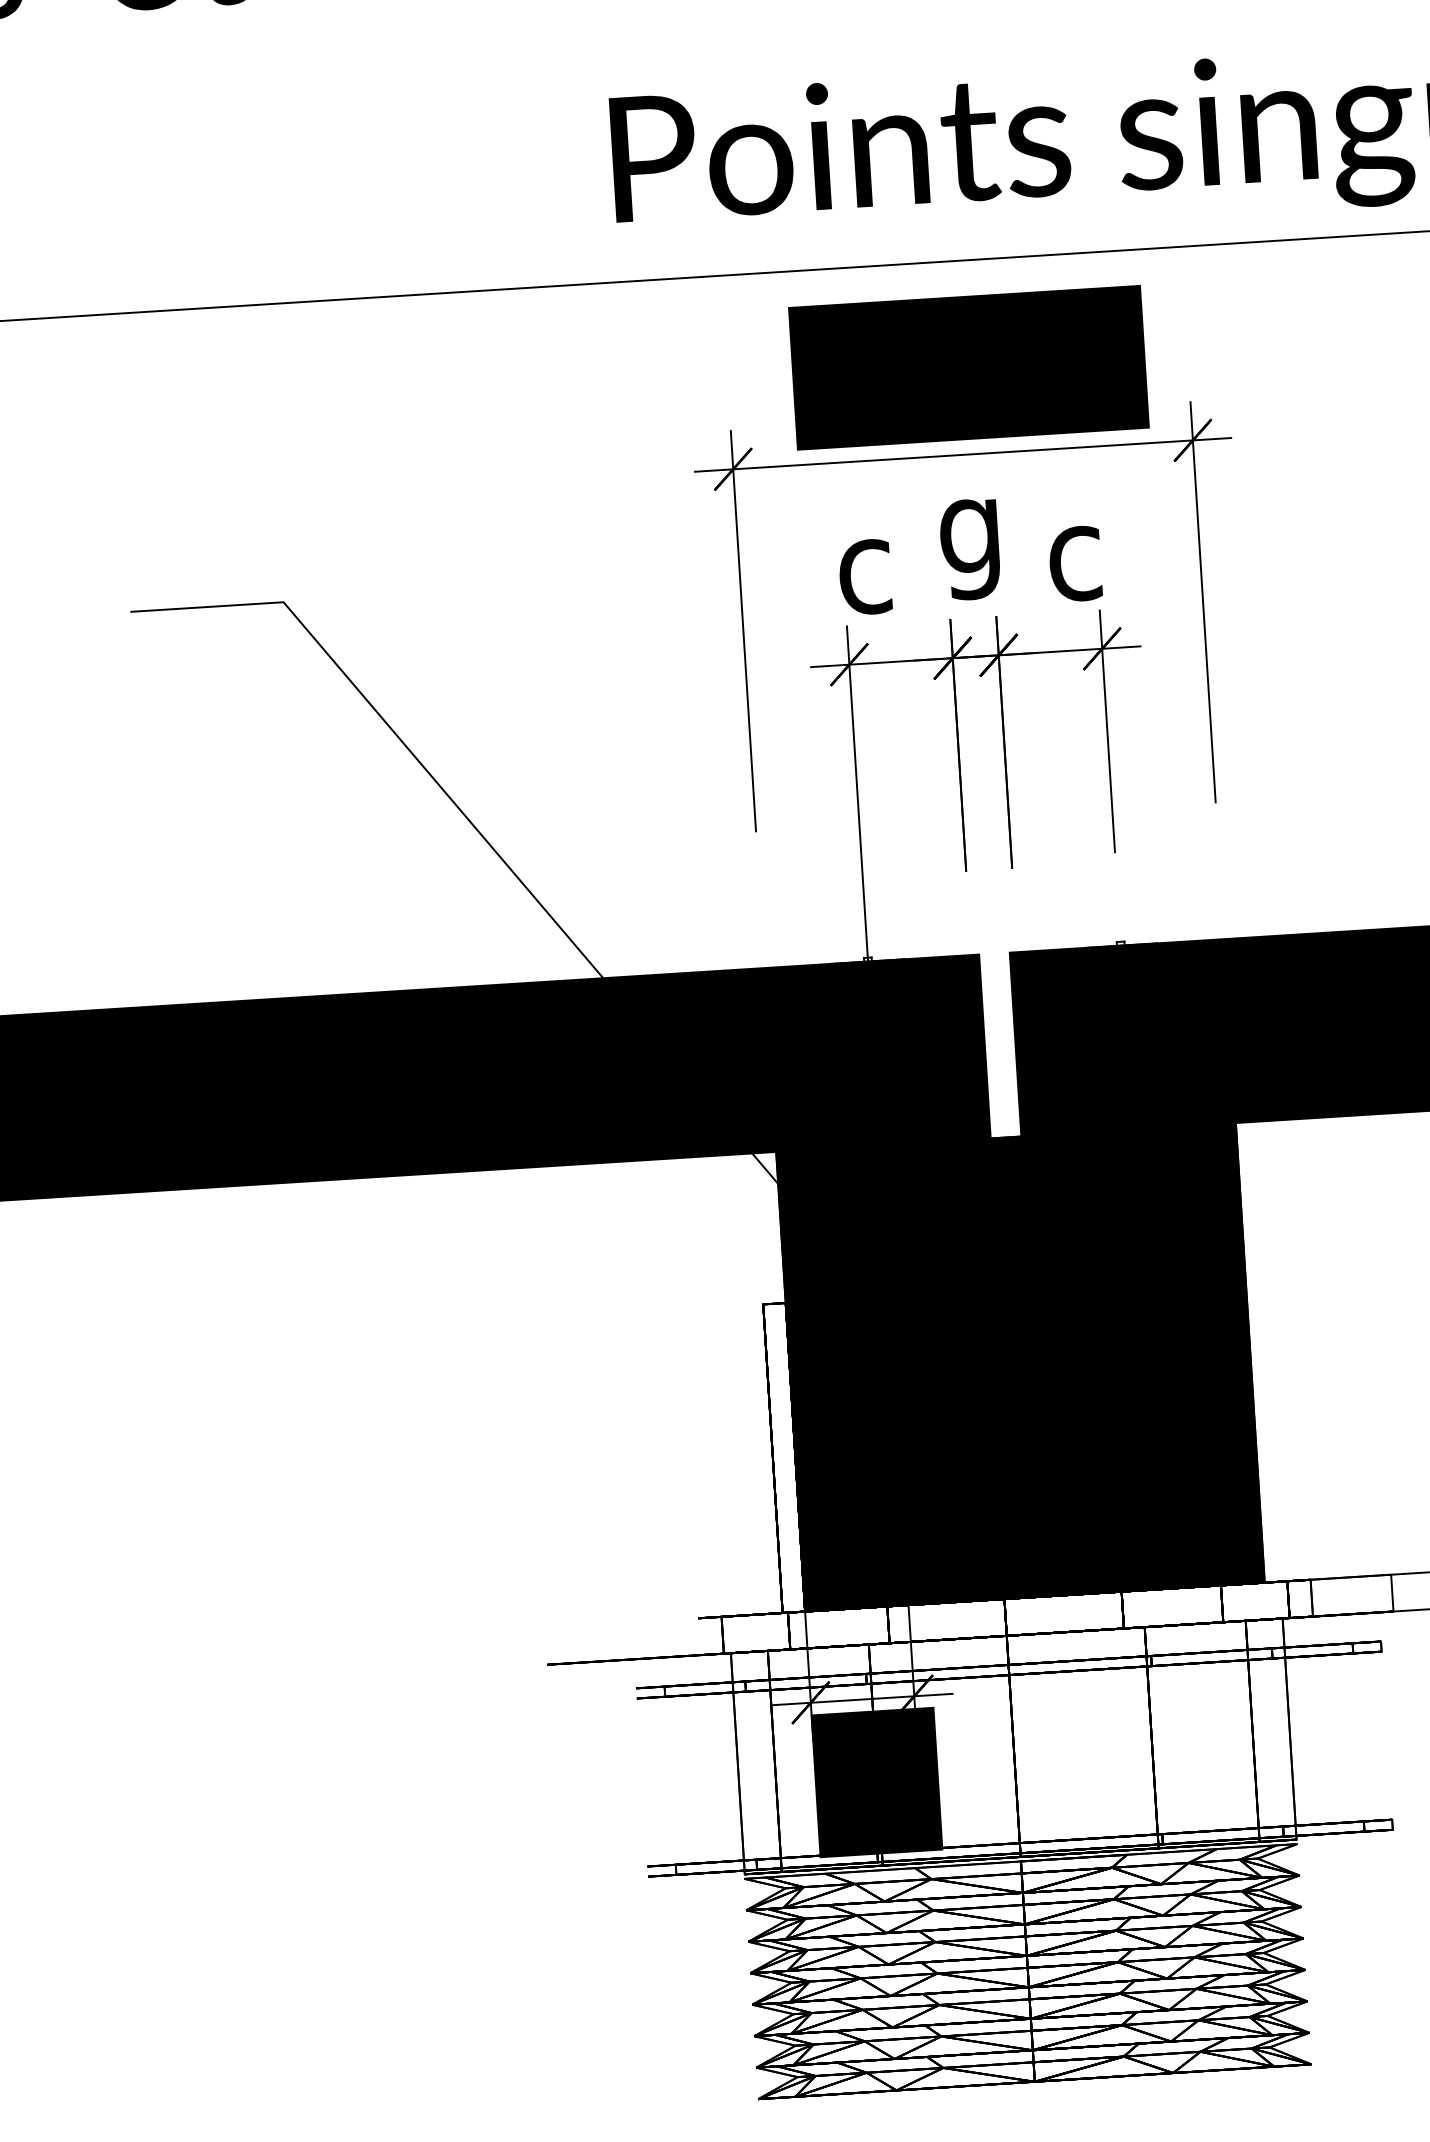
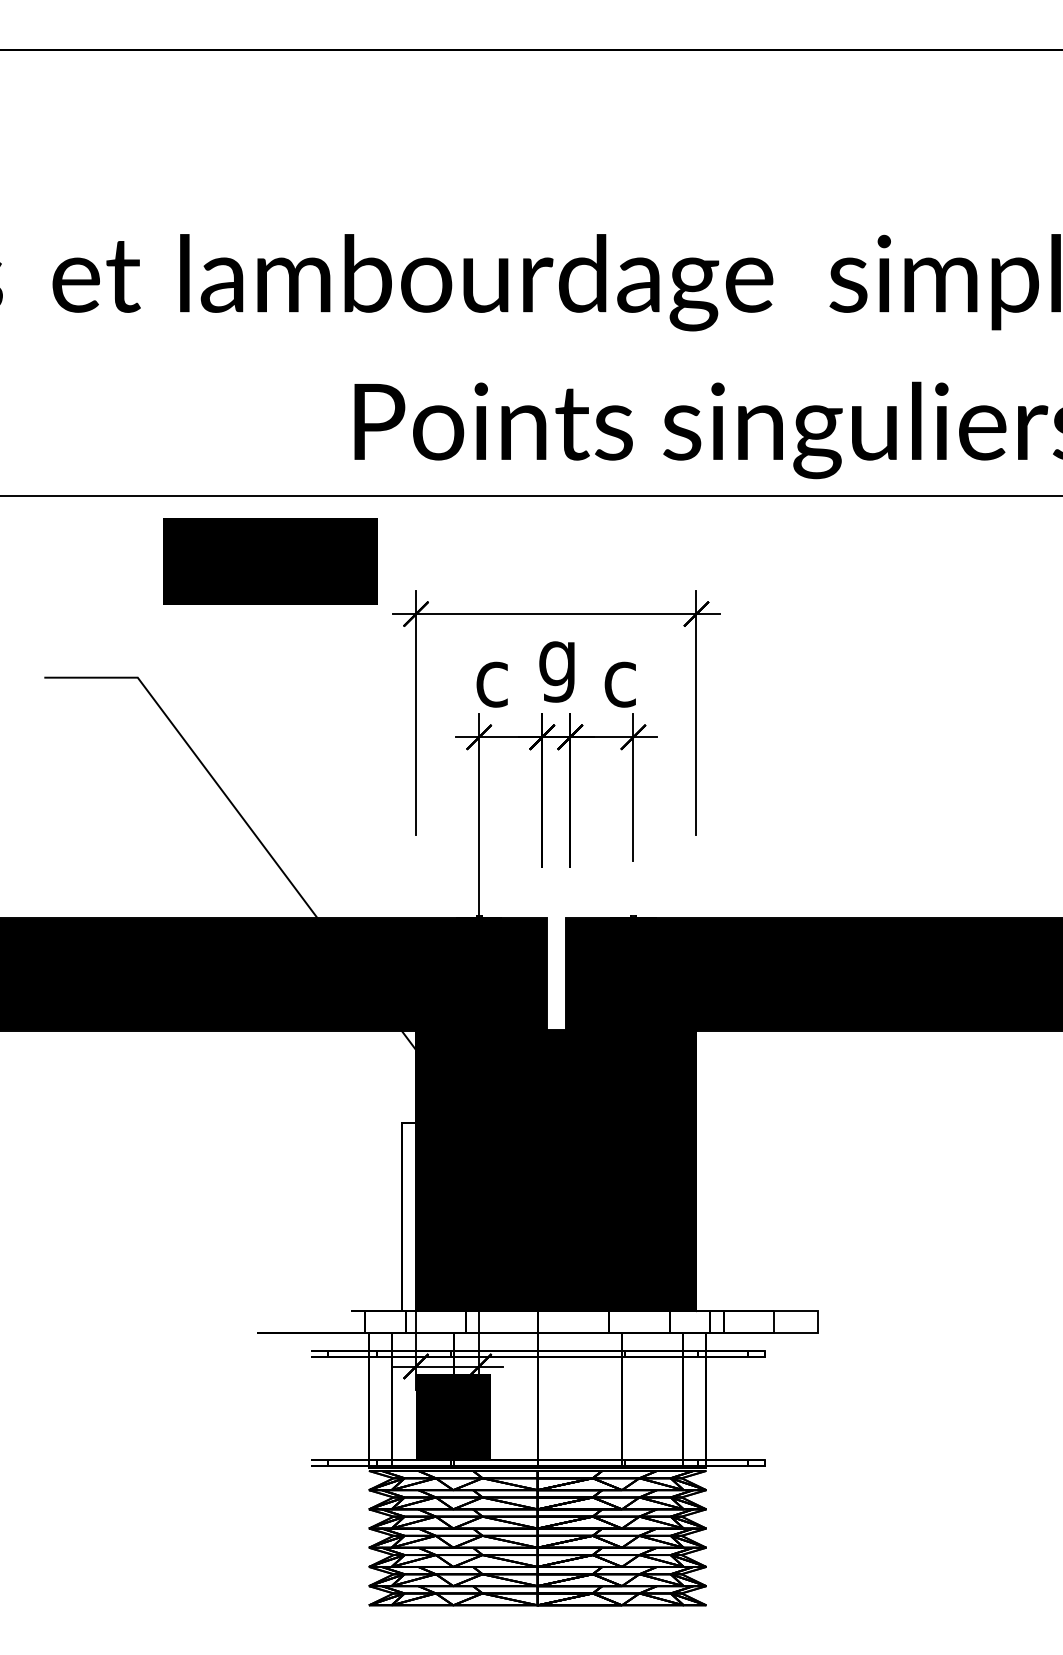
text: (969, 367) -> (270, 561), moved

